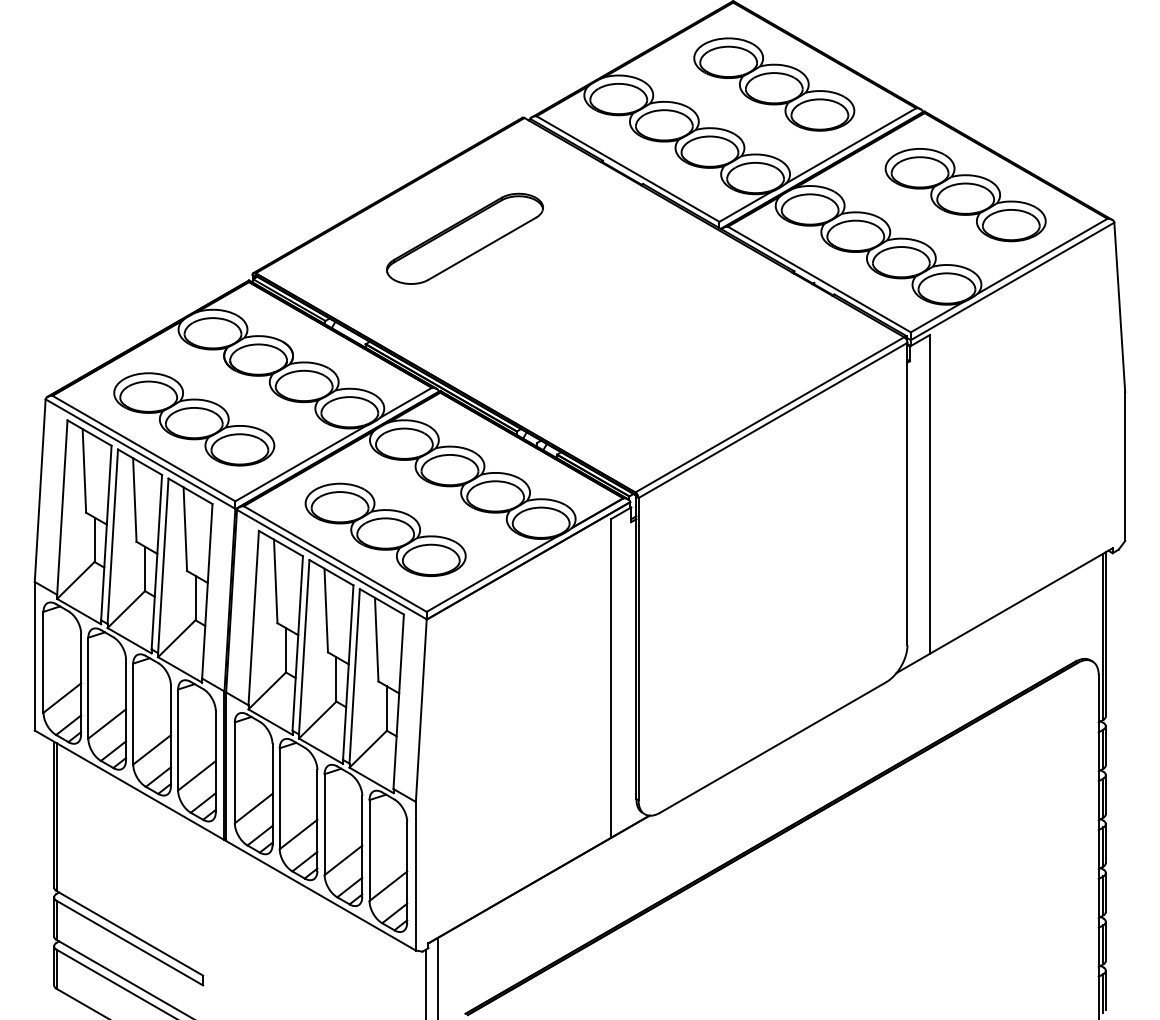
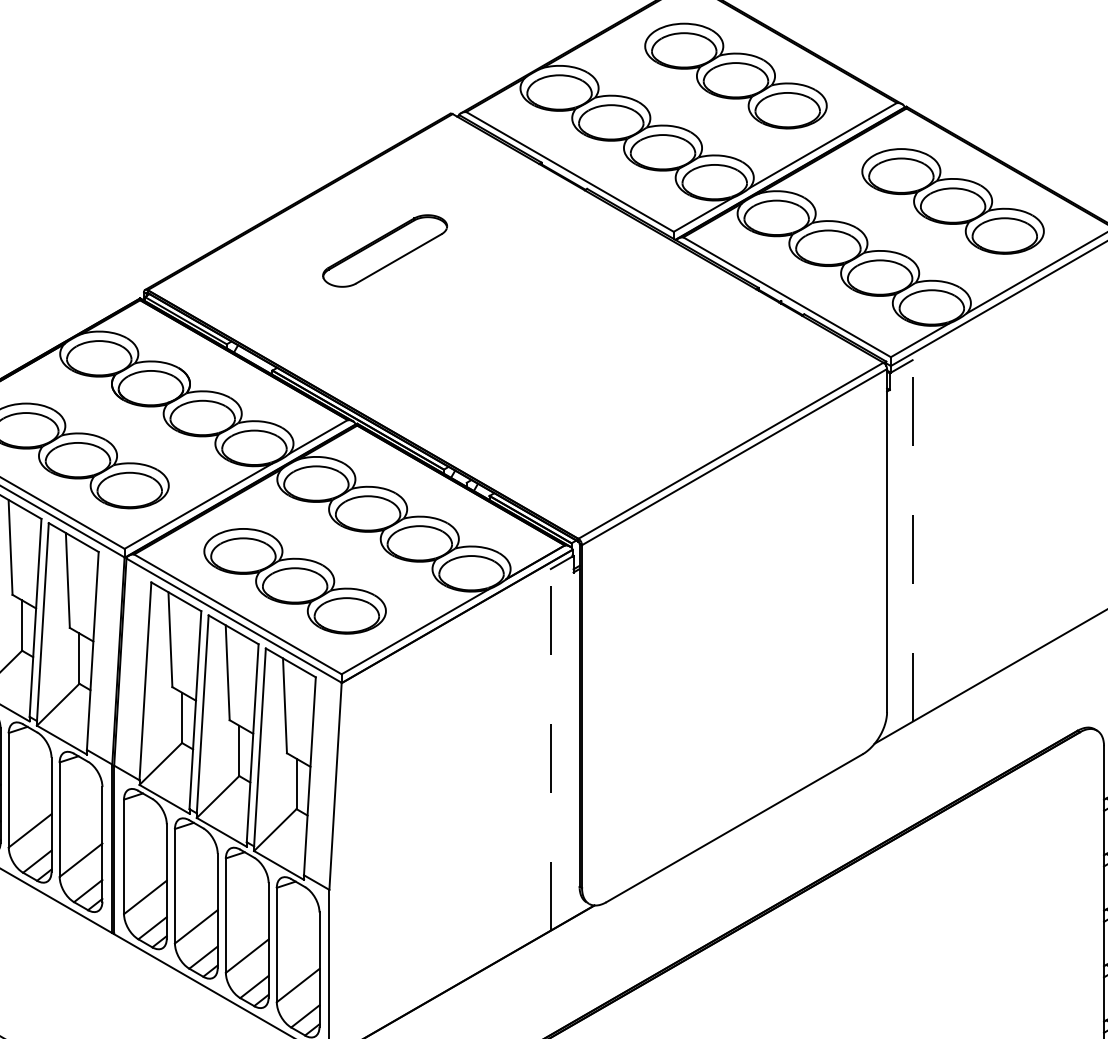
part: (464, 238) -> (384, 250), size x0.7
line: (930, 493) -> (913, 539), solid -> dashed
line: (611, 678) -> (551, 749), solid -> dashed

